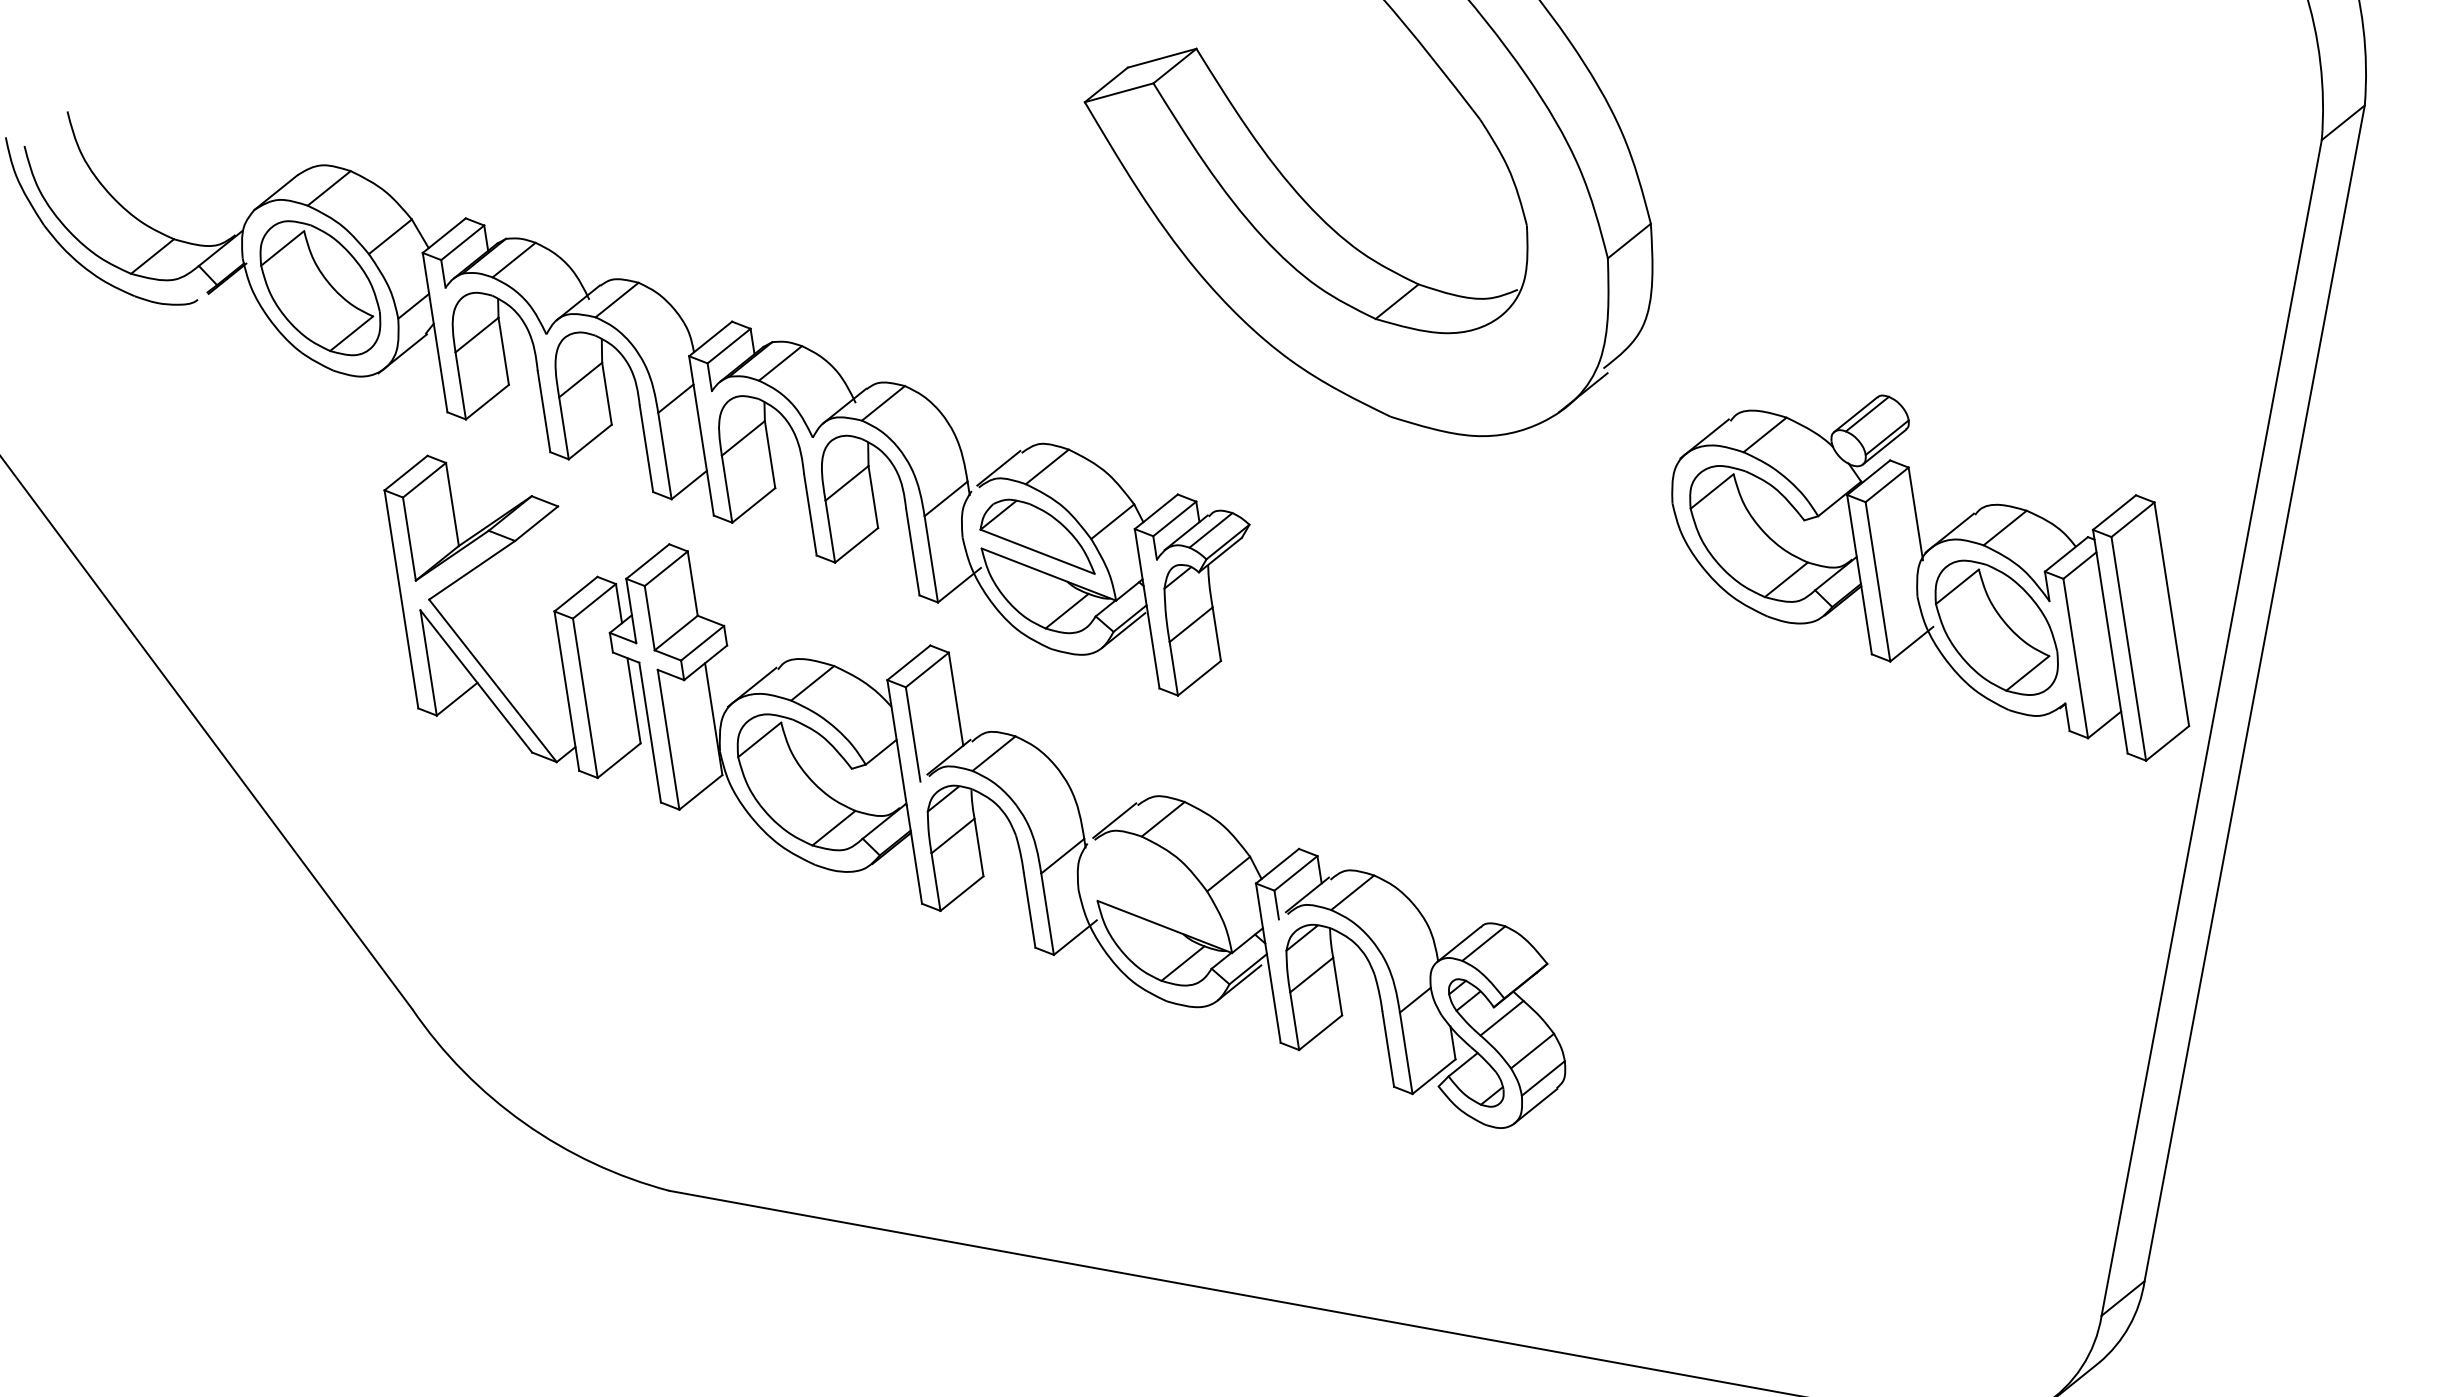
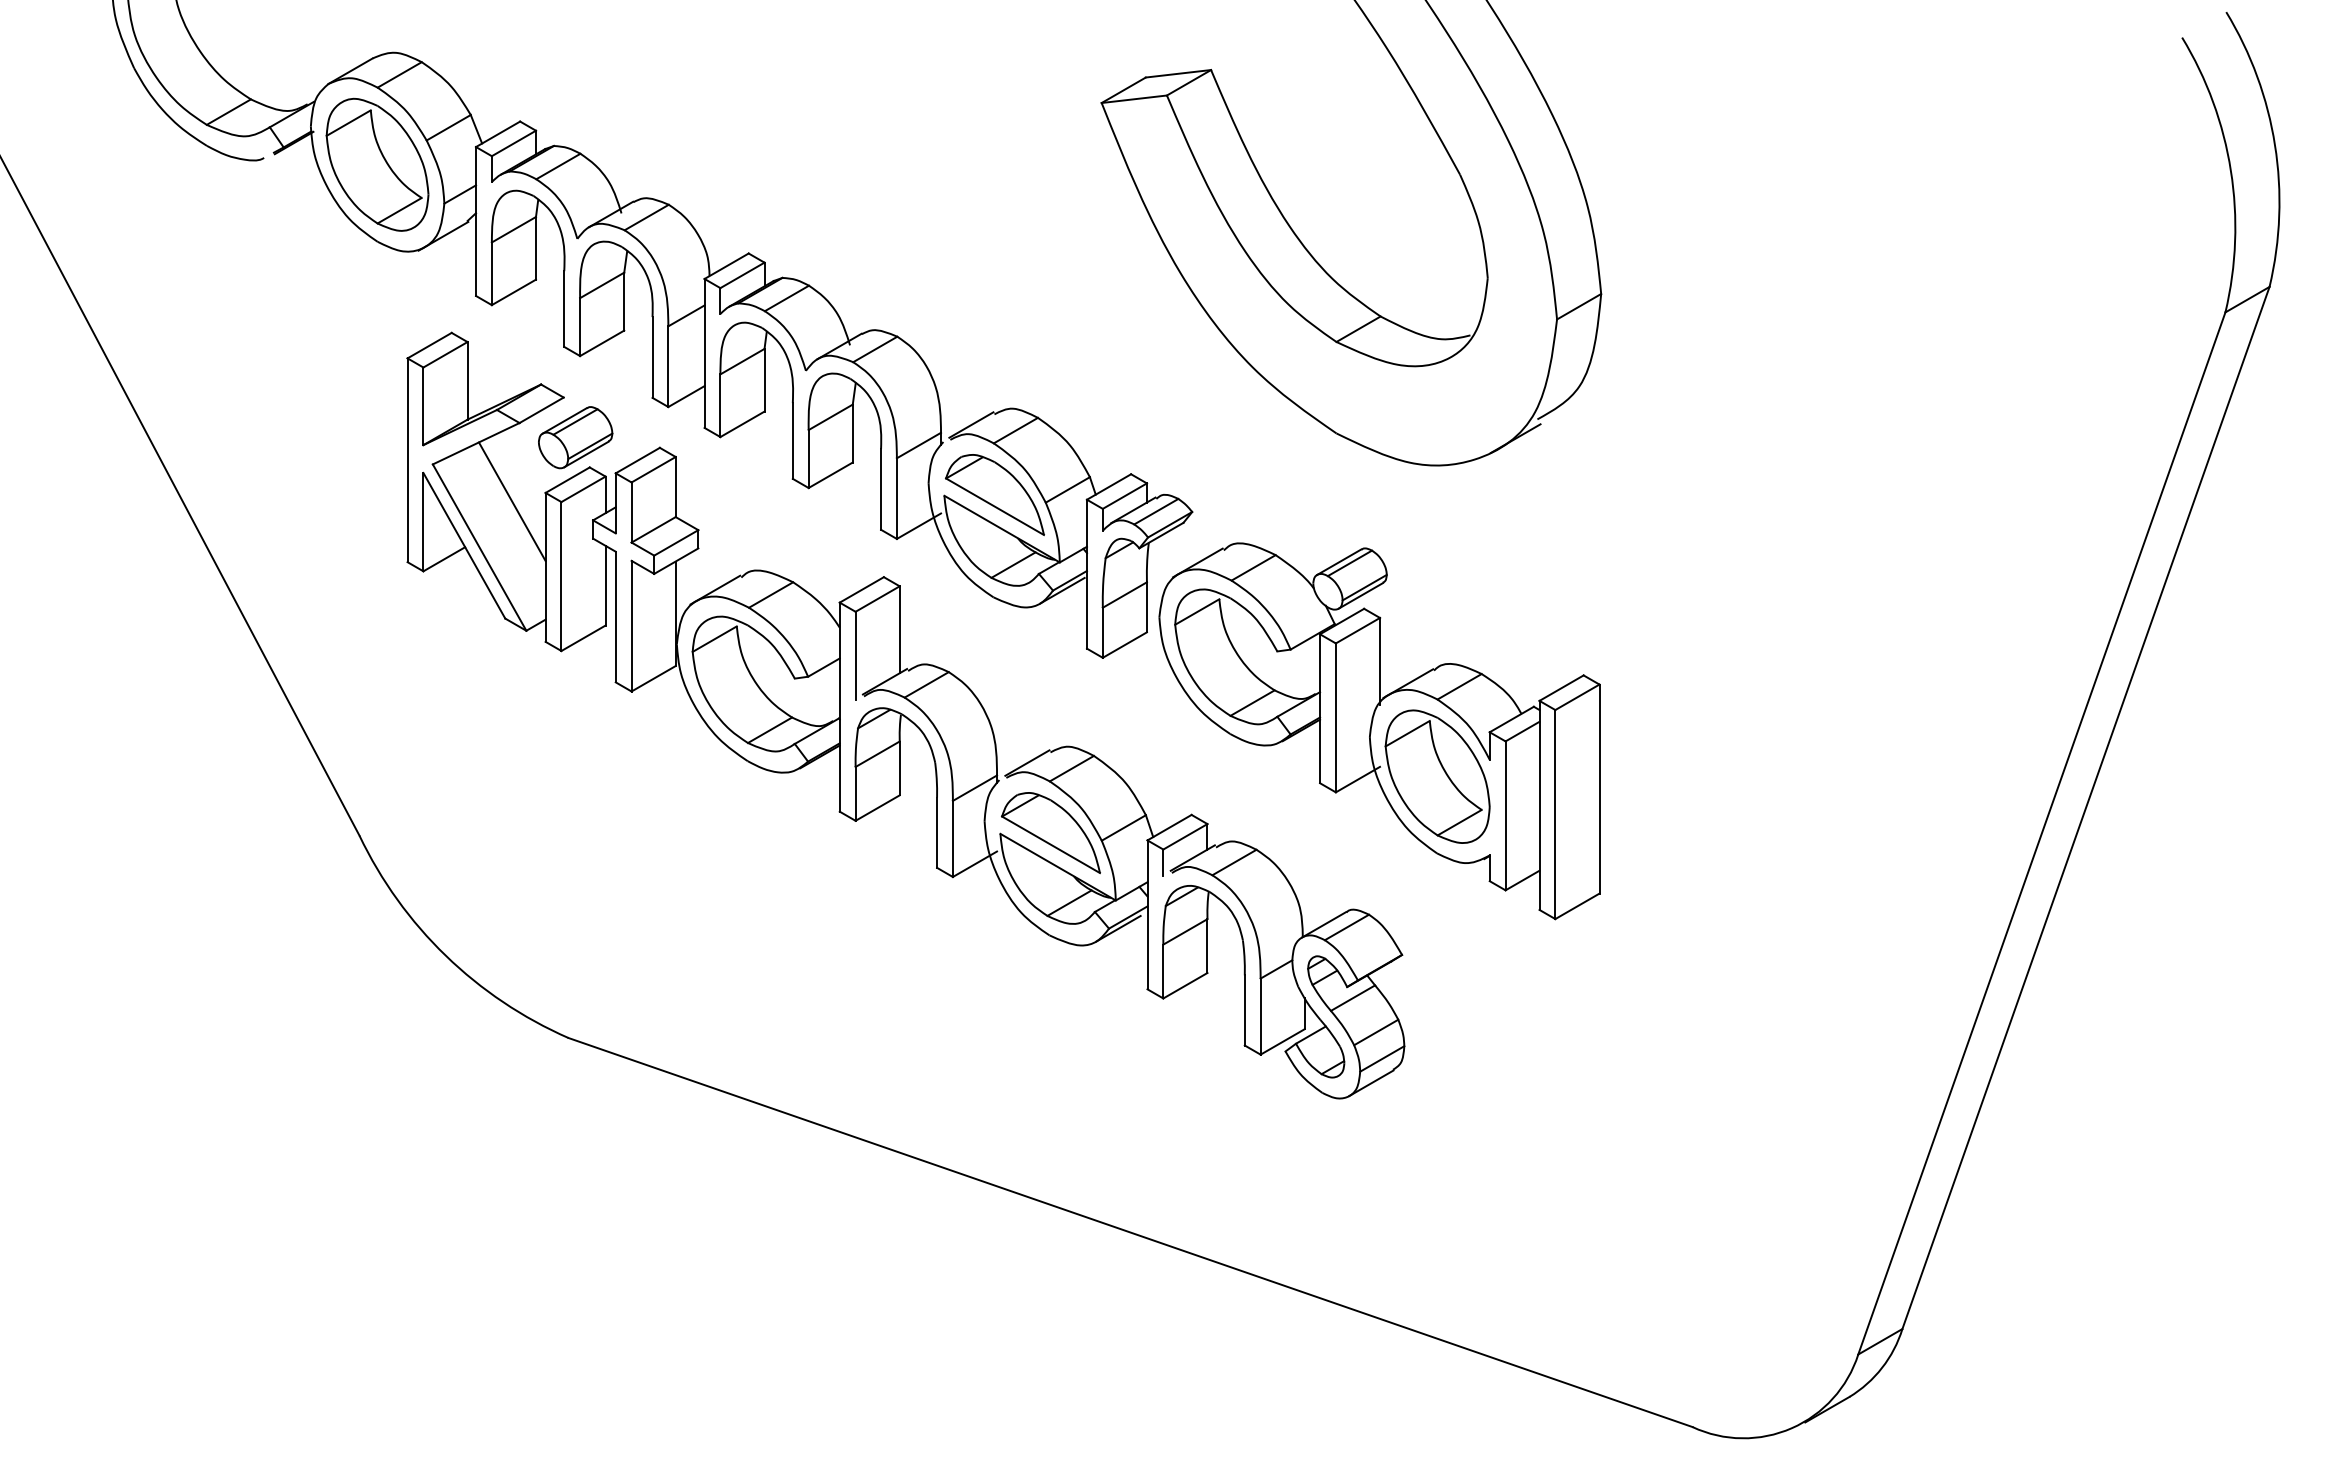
part: (577, 547) -> (575, 437), added
part: (1926, 589) -> (1379, 731), moved
line: (519, 626) -> (511, 501), added
part: (1151, 892) -> (1050, 833), added

